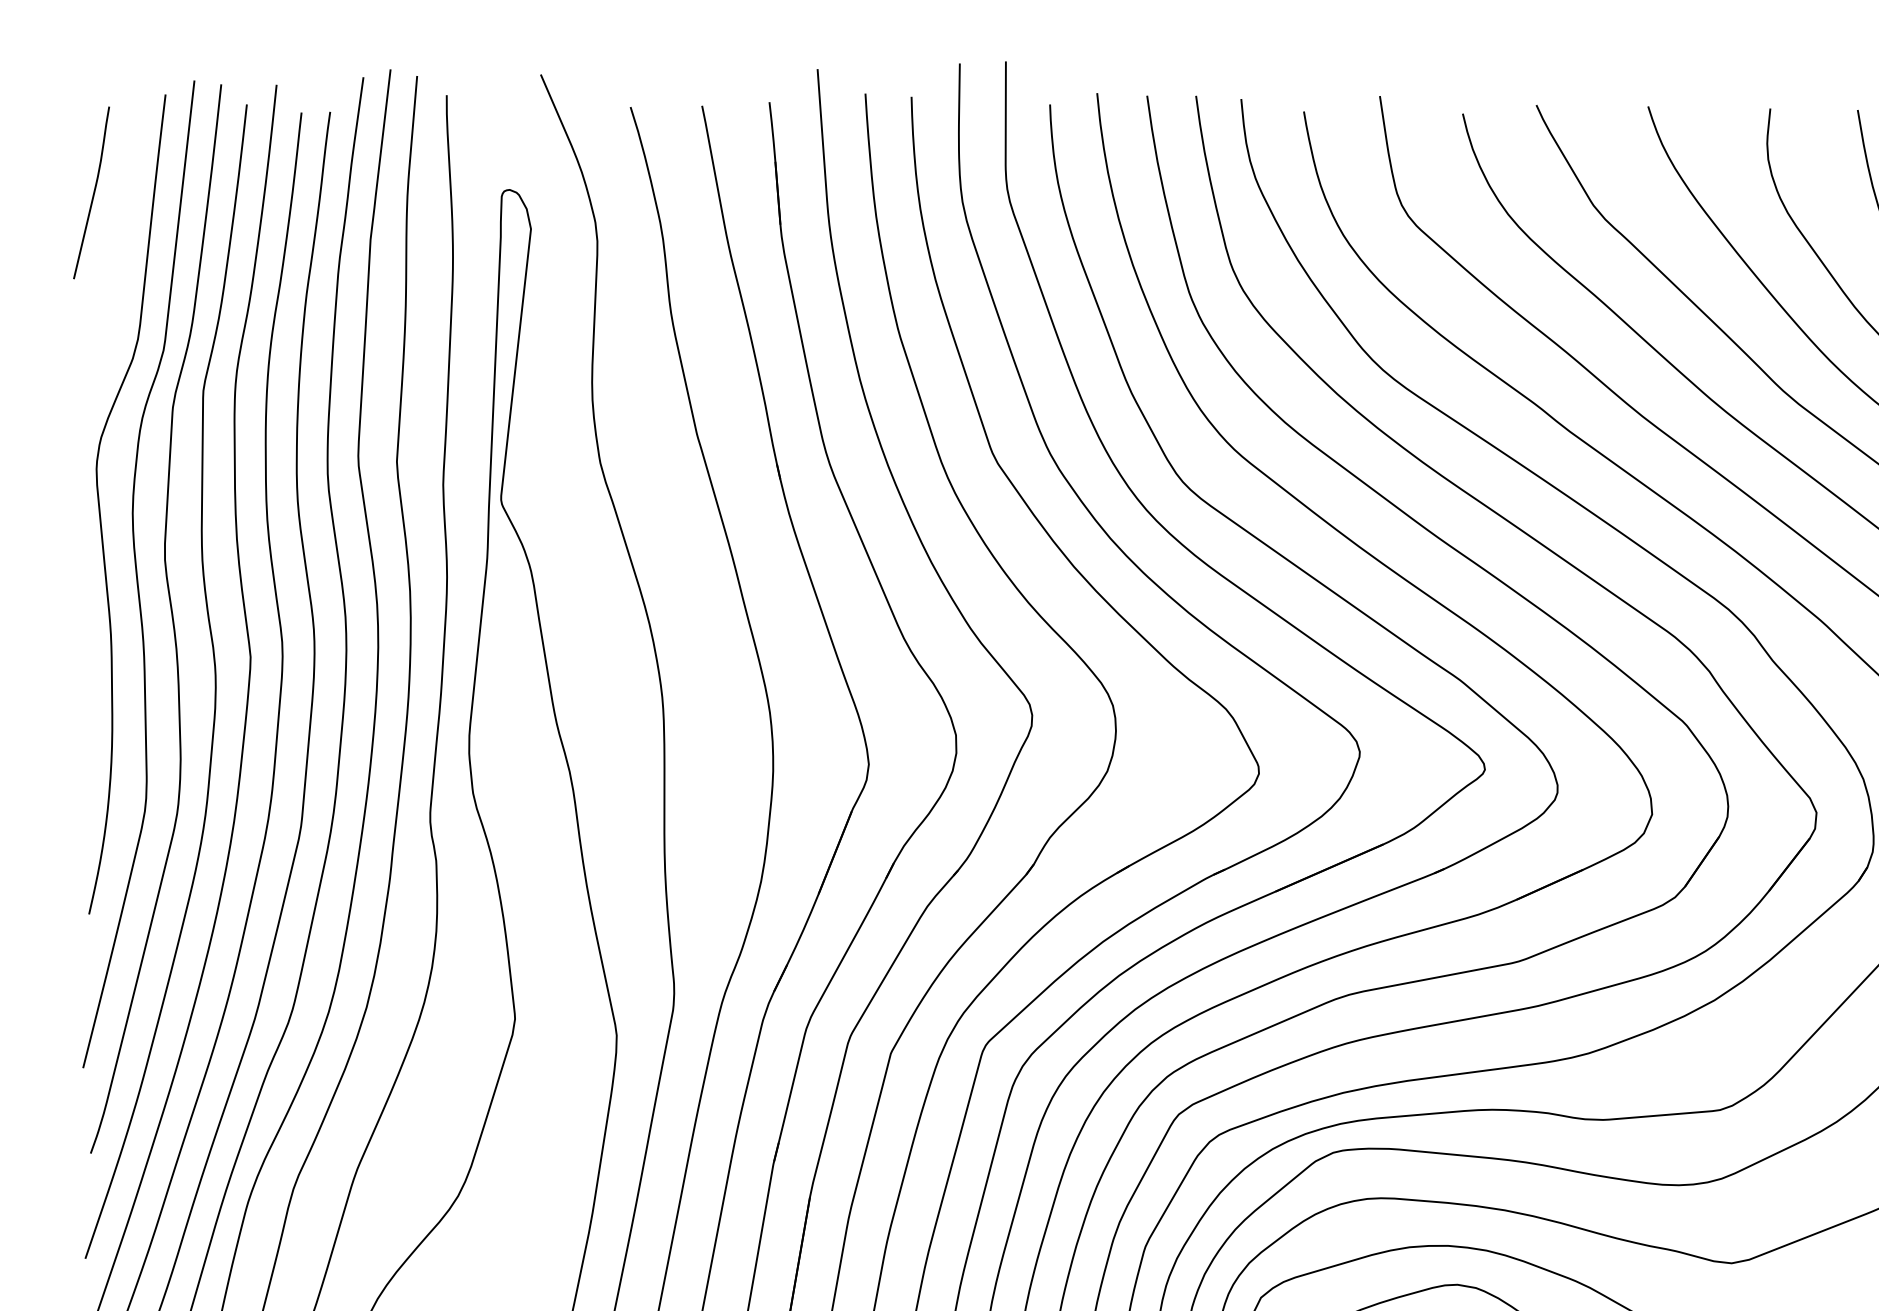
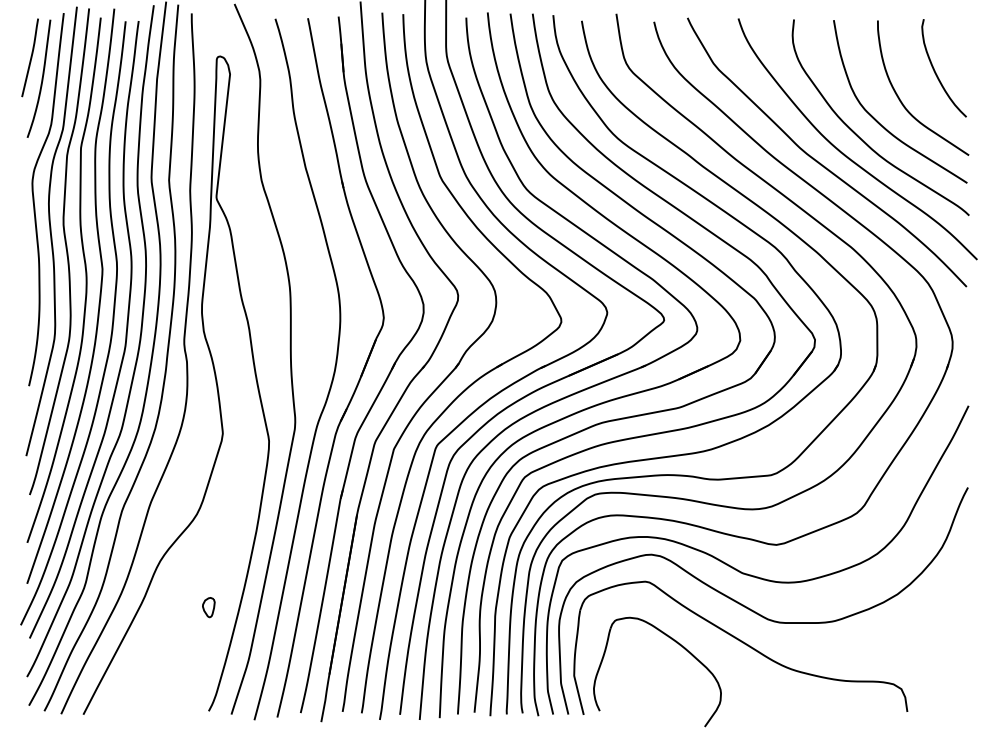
curve: (116, 238) -> (41, 78), added

